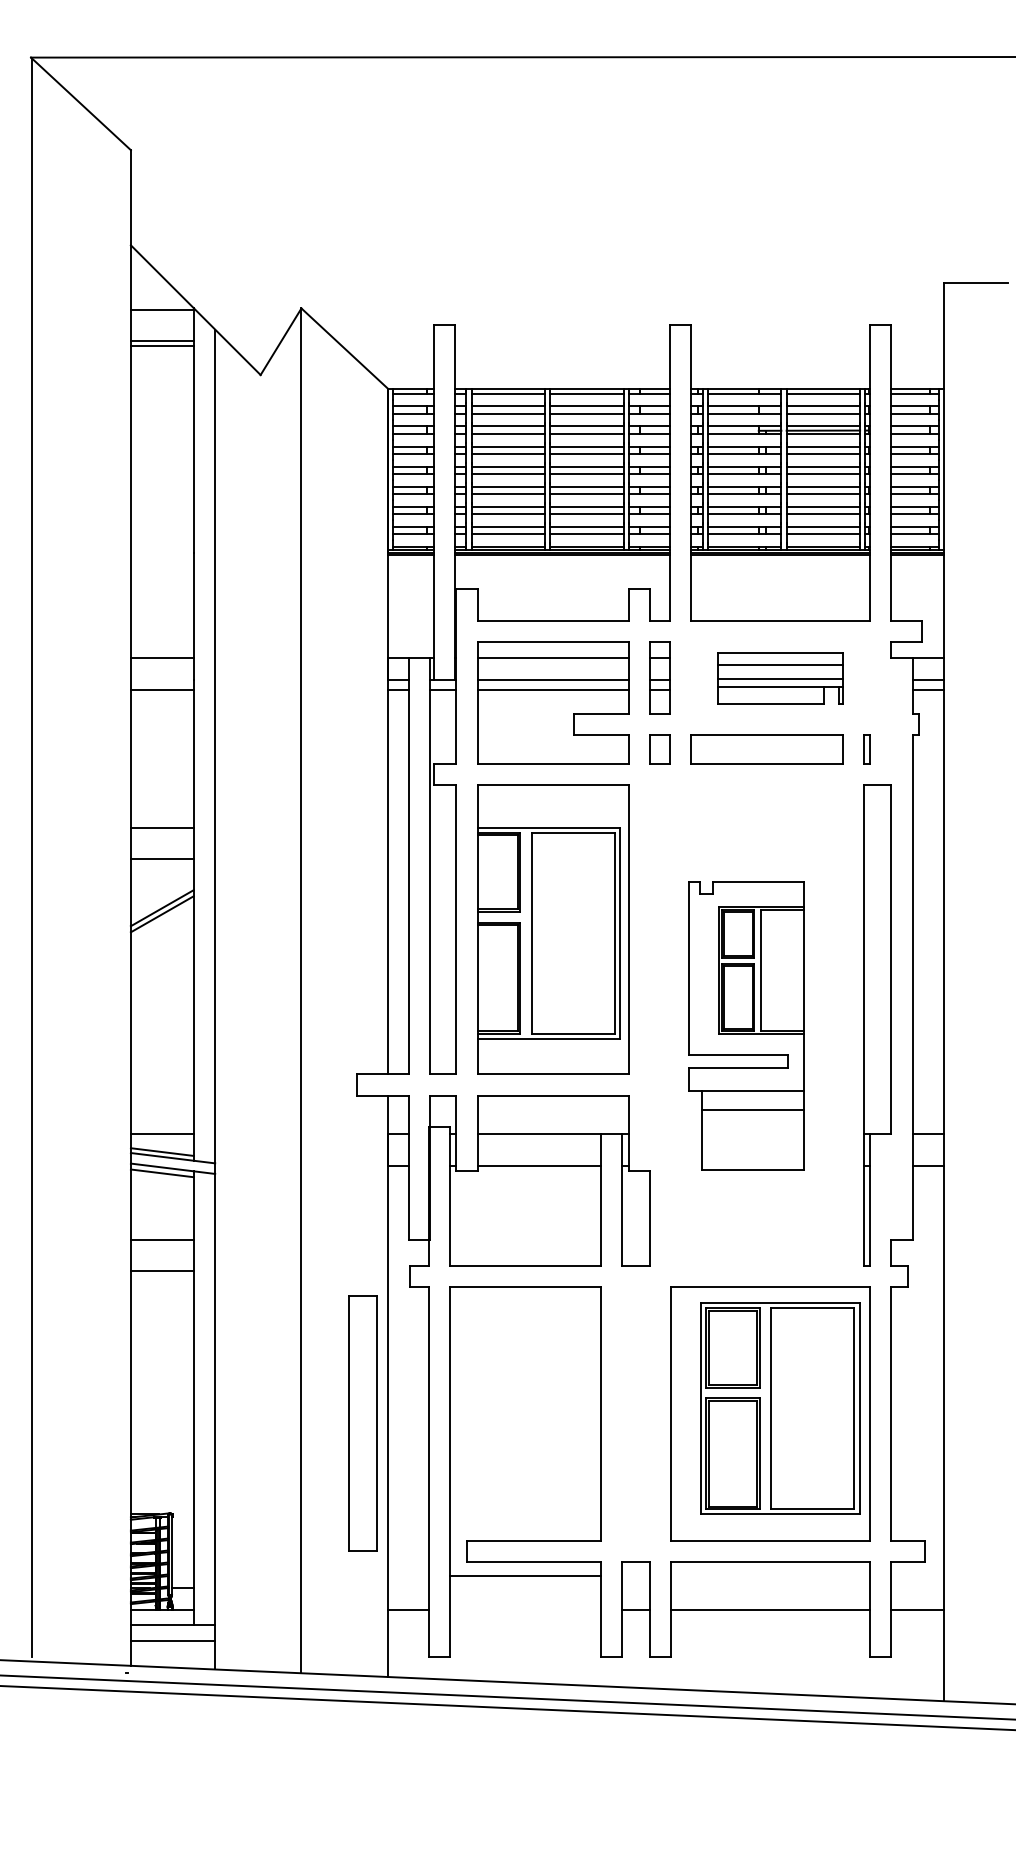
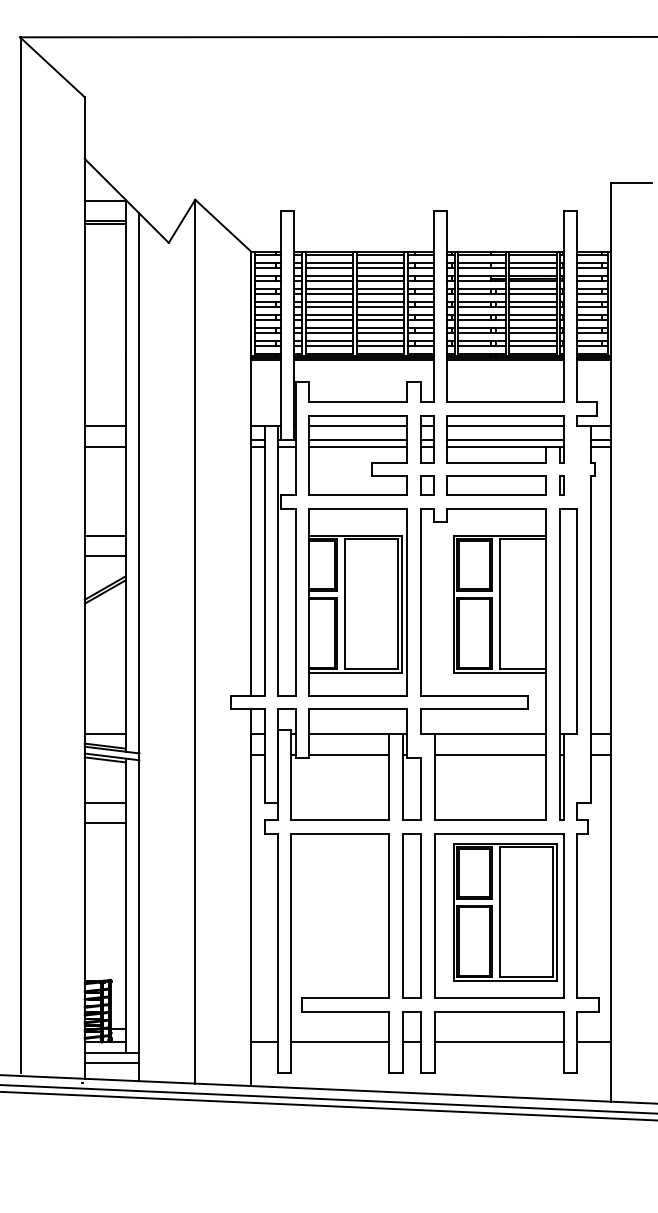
part: (780, 678) -> (505, 439), size x1.43
part: (746, 1026) -> (483, 664), size x1.67
part: (362, 1422) -> (411, 915), moved
line: (525, 1575) -> (340, 1042), moved

